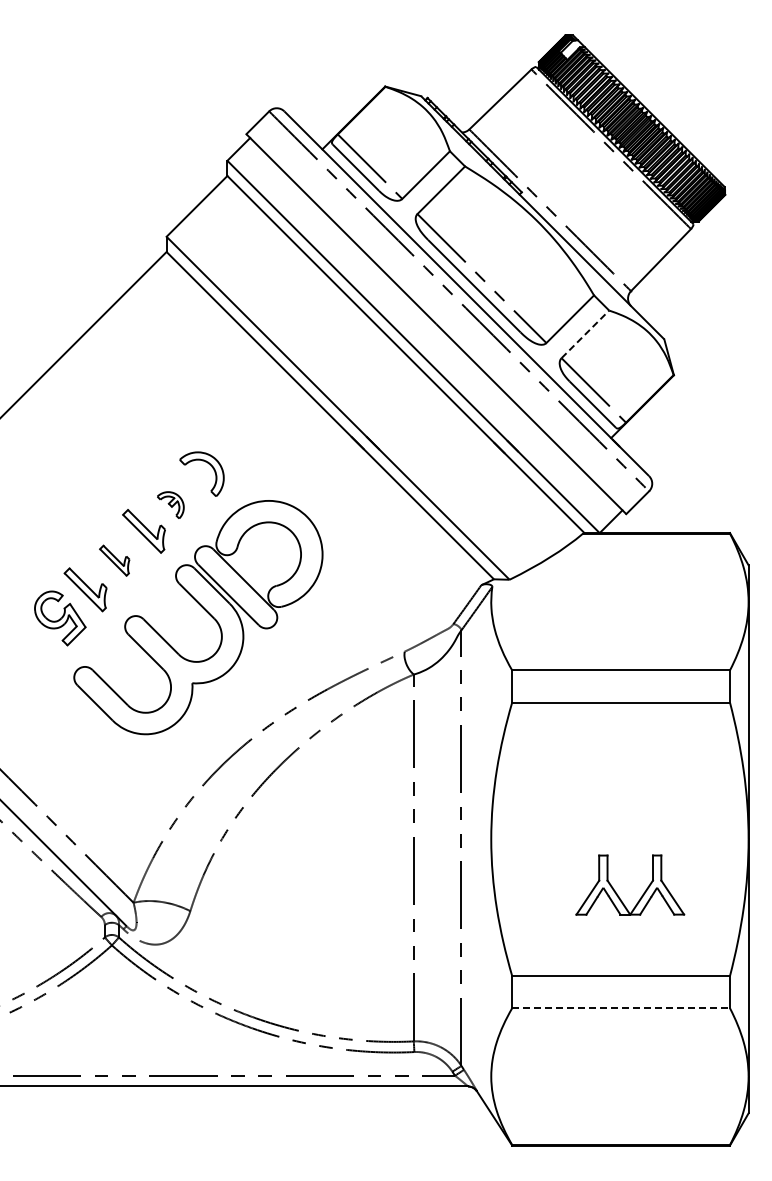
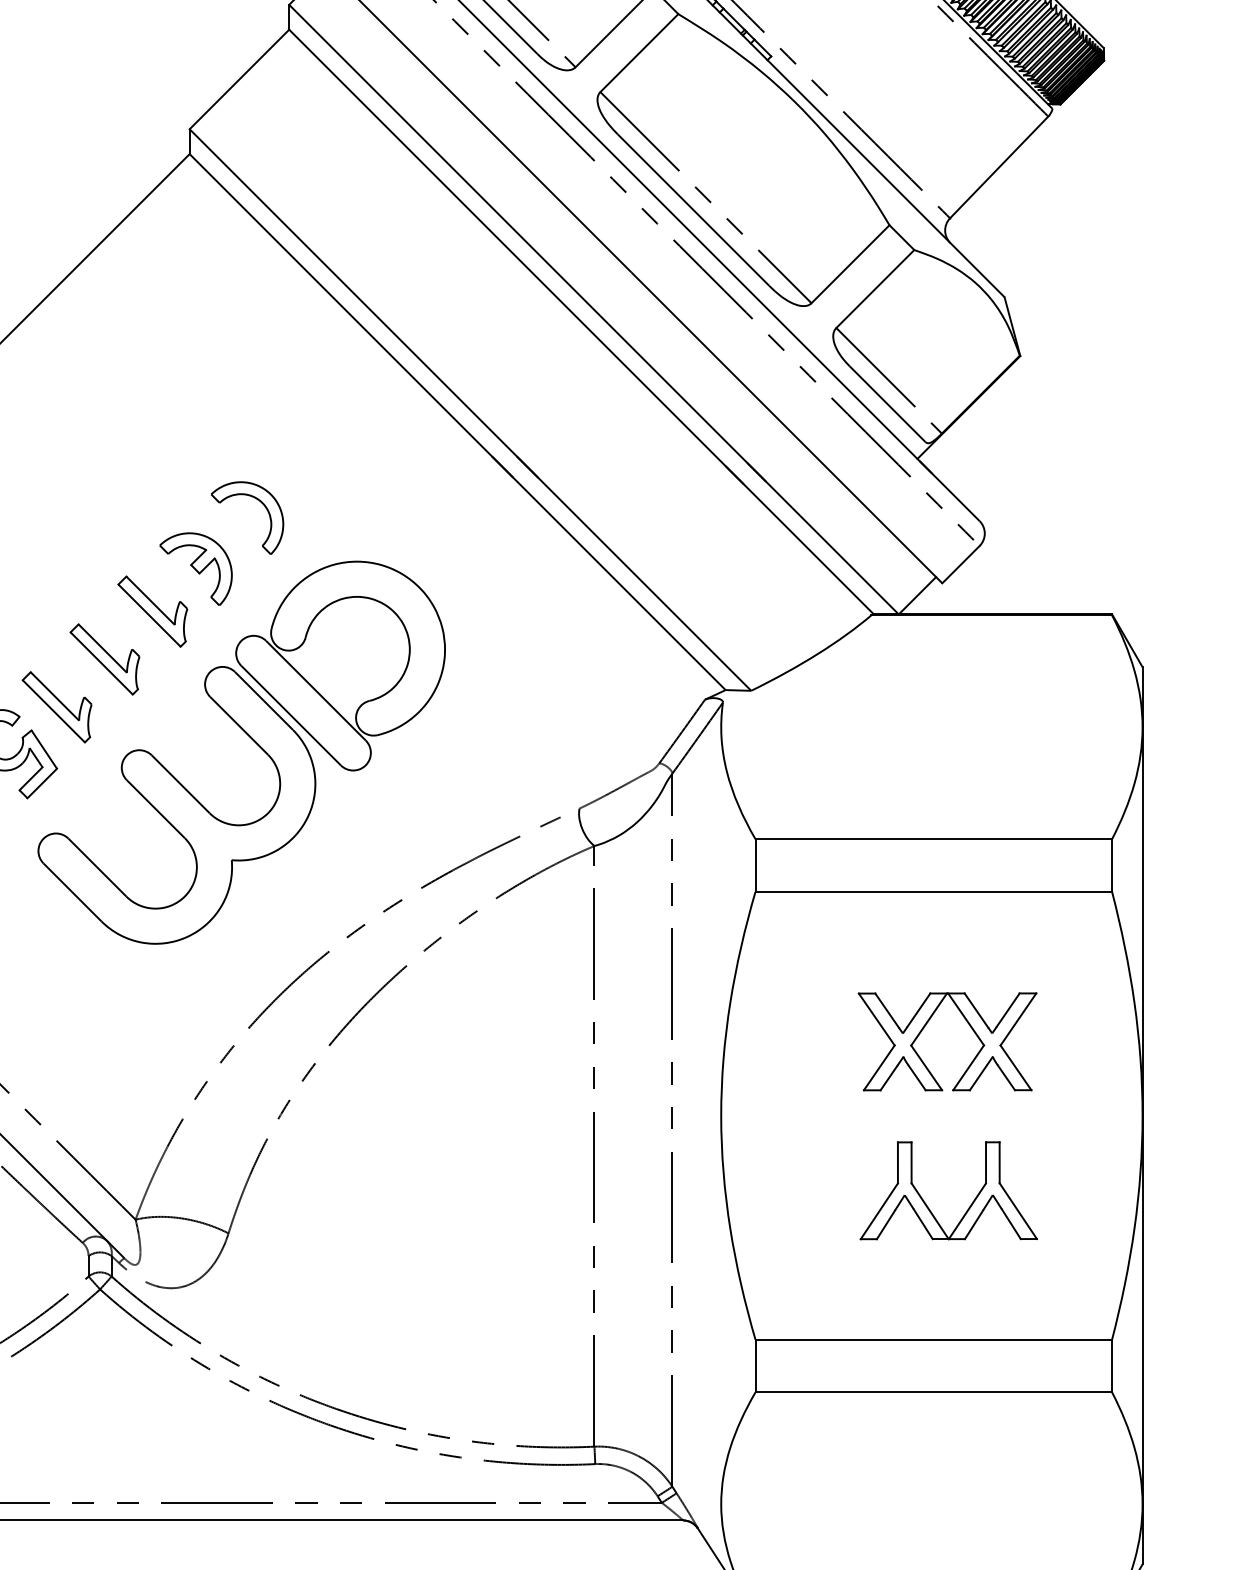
line: (585, 334) -> (875, 289), dashed -> solid
part: (170, 504) -> (196, 567), size x1.67
part: (114, 560) -> (104, 659), size x1.43
part: (618, 782) -> (929, 1022), added
line: (621, 1008) -> (934, 1392), dashed -> solid

